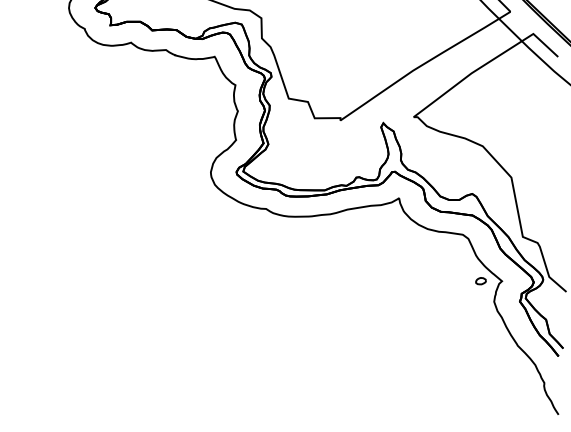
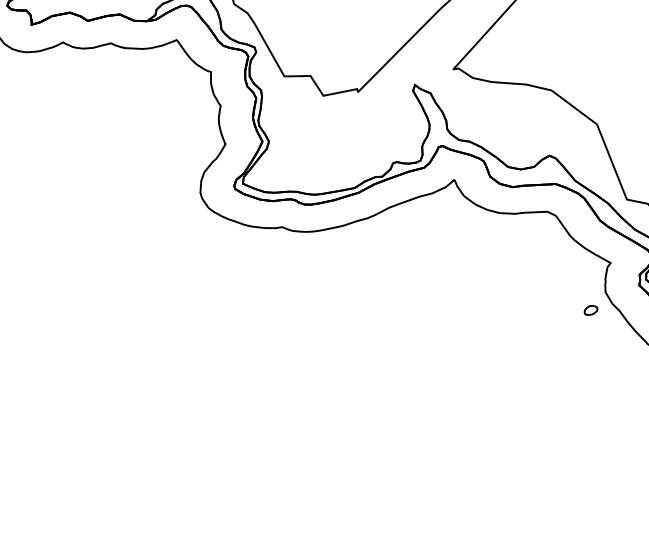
part: (480, 281) -> (590, 310), moved

